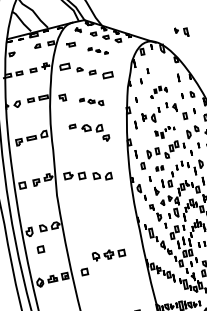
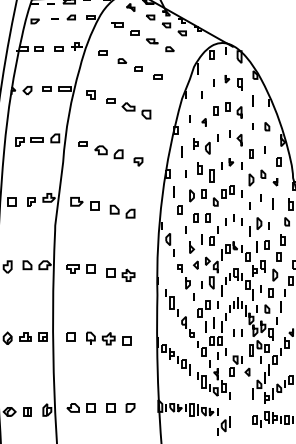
part: (181, 32) -> (233, 82), moved
part: (25, 49) -> (54, 18), added
part: (98, 51) -> (152, 41), size x1.67
part: (64, 66) -> (102, 52), size x0.62
part: (107, 75) -> (157, 76), size x0.62
part: (158, 92) -> (221, 114), size x1.67
part: (91, 102) -> (128, 108), size x1.43
part: (85, 128) -> (100, 150), moved
part: (165, 132) -> (219, 170), size x1.67
part: (141, 139) -> (185, 173), added
part: (159, 168) -> (201, 217), size x1.67
part: (110, 220) -> (120, 274), added
part: (81, 222) -> (80, 268), added
part: (40, 249) -> (17, 293), removed
part: (108, 254) -> (108, 338), moved

